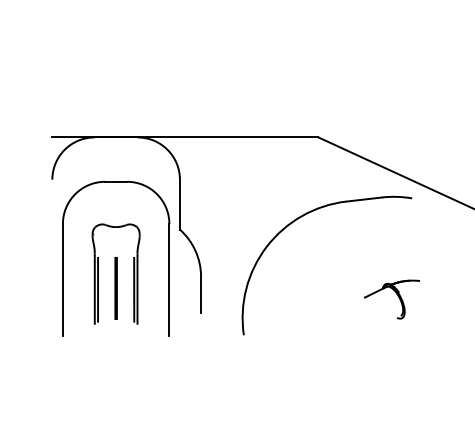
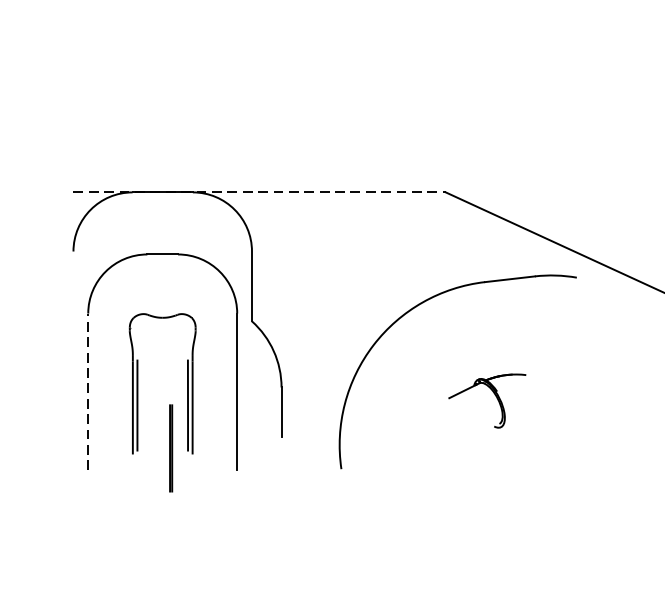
line: (185, 137) -> (259, 192), solid -> dashed
line: (62, 280) -> (87, 392), solid -> dashed
line: (115, 288) -> (170, 448), moved
part: (397, 296) -> (494, 396), moved

